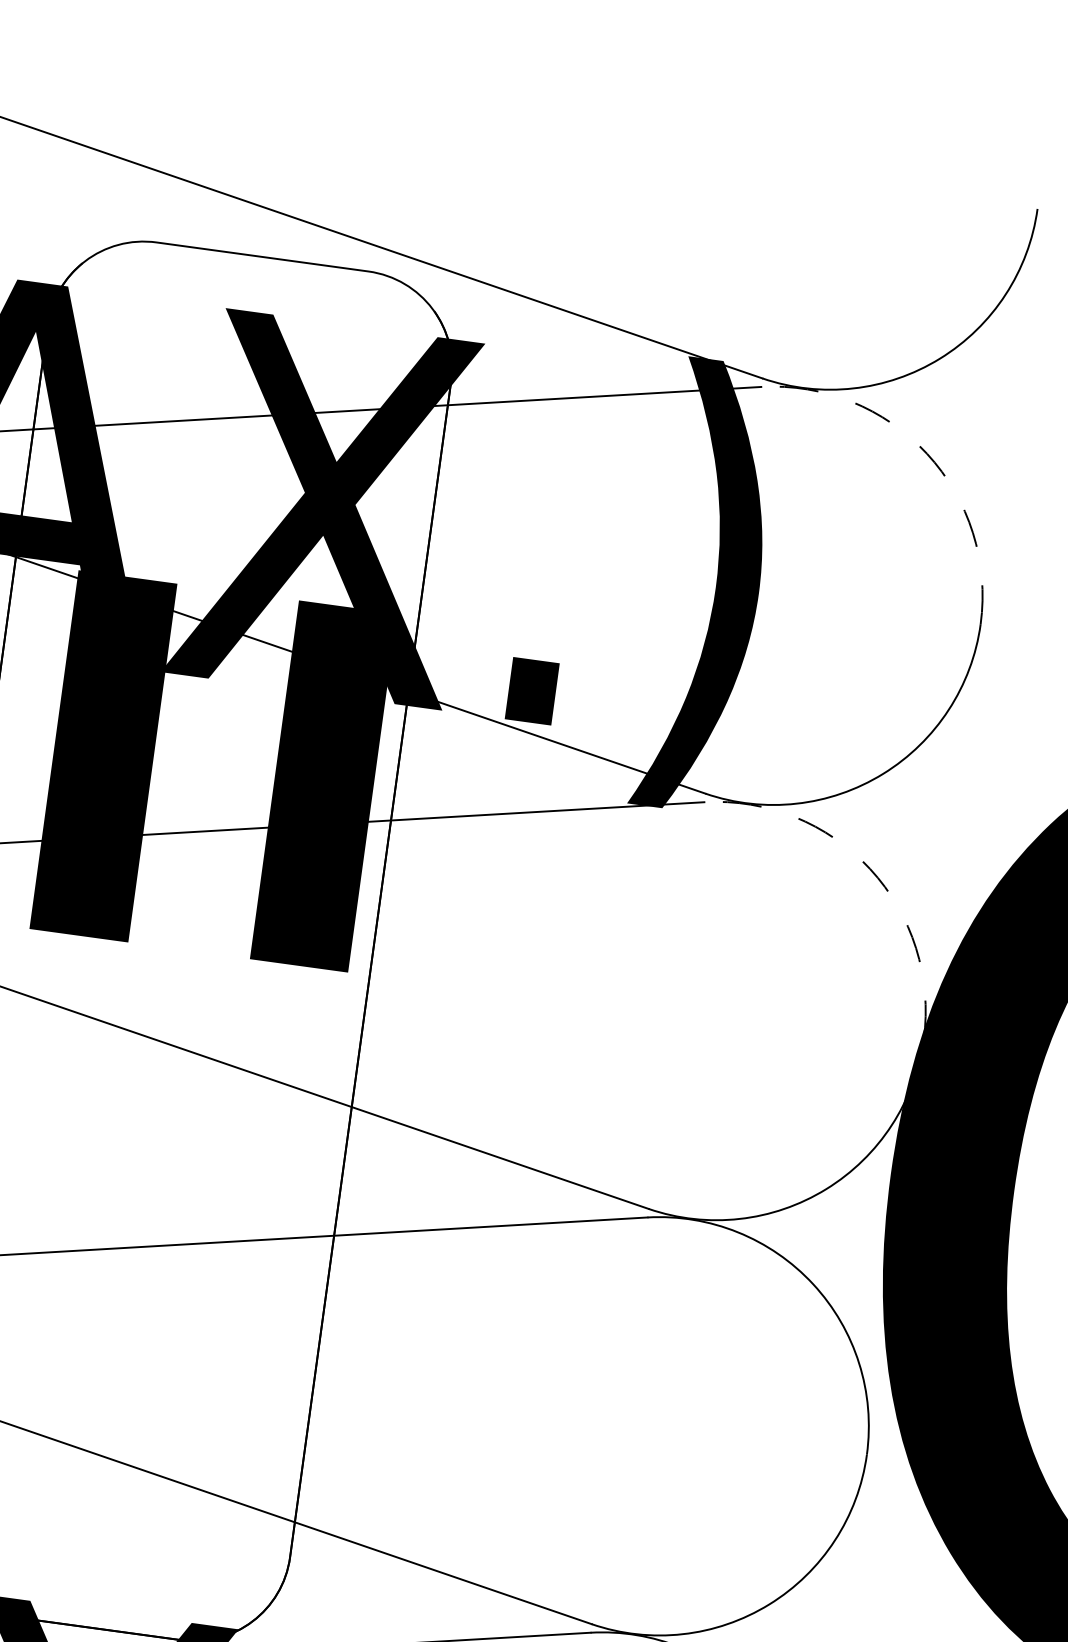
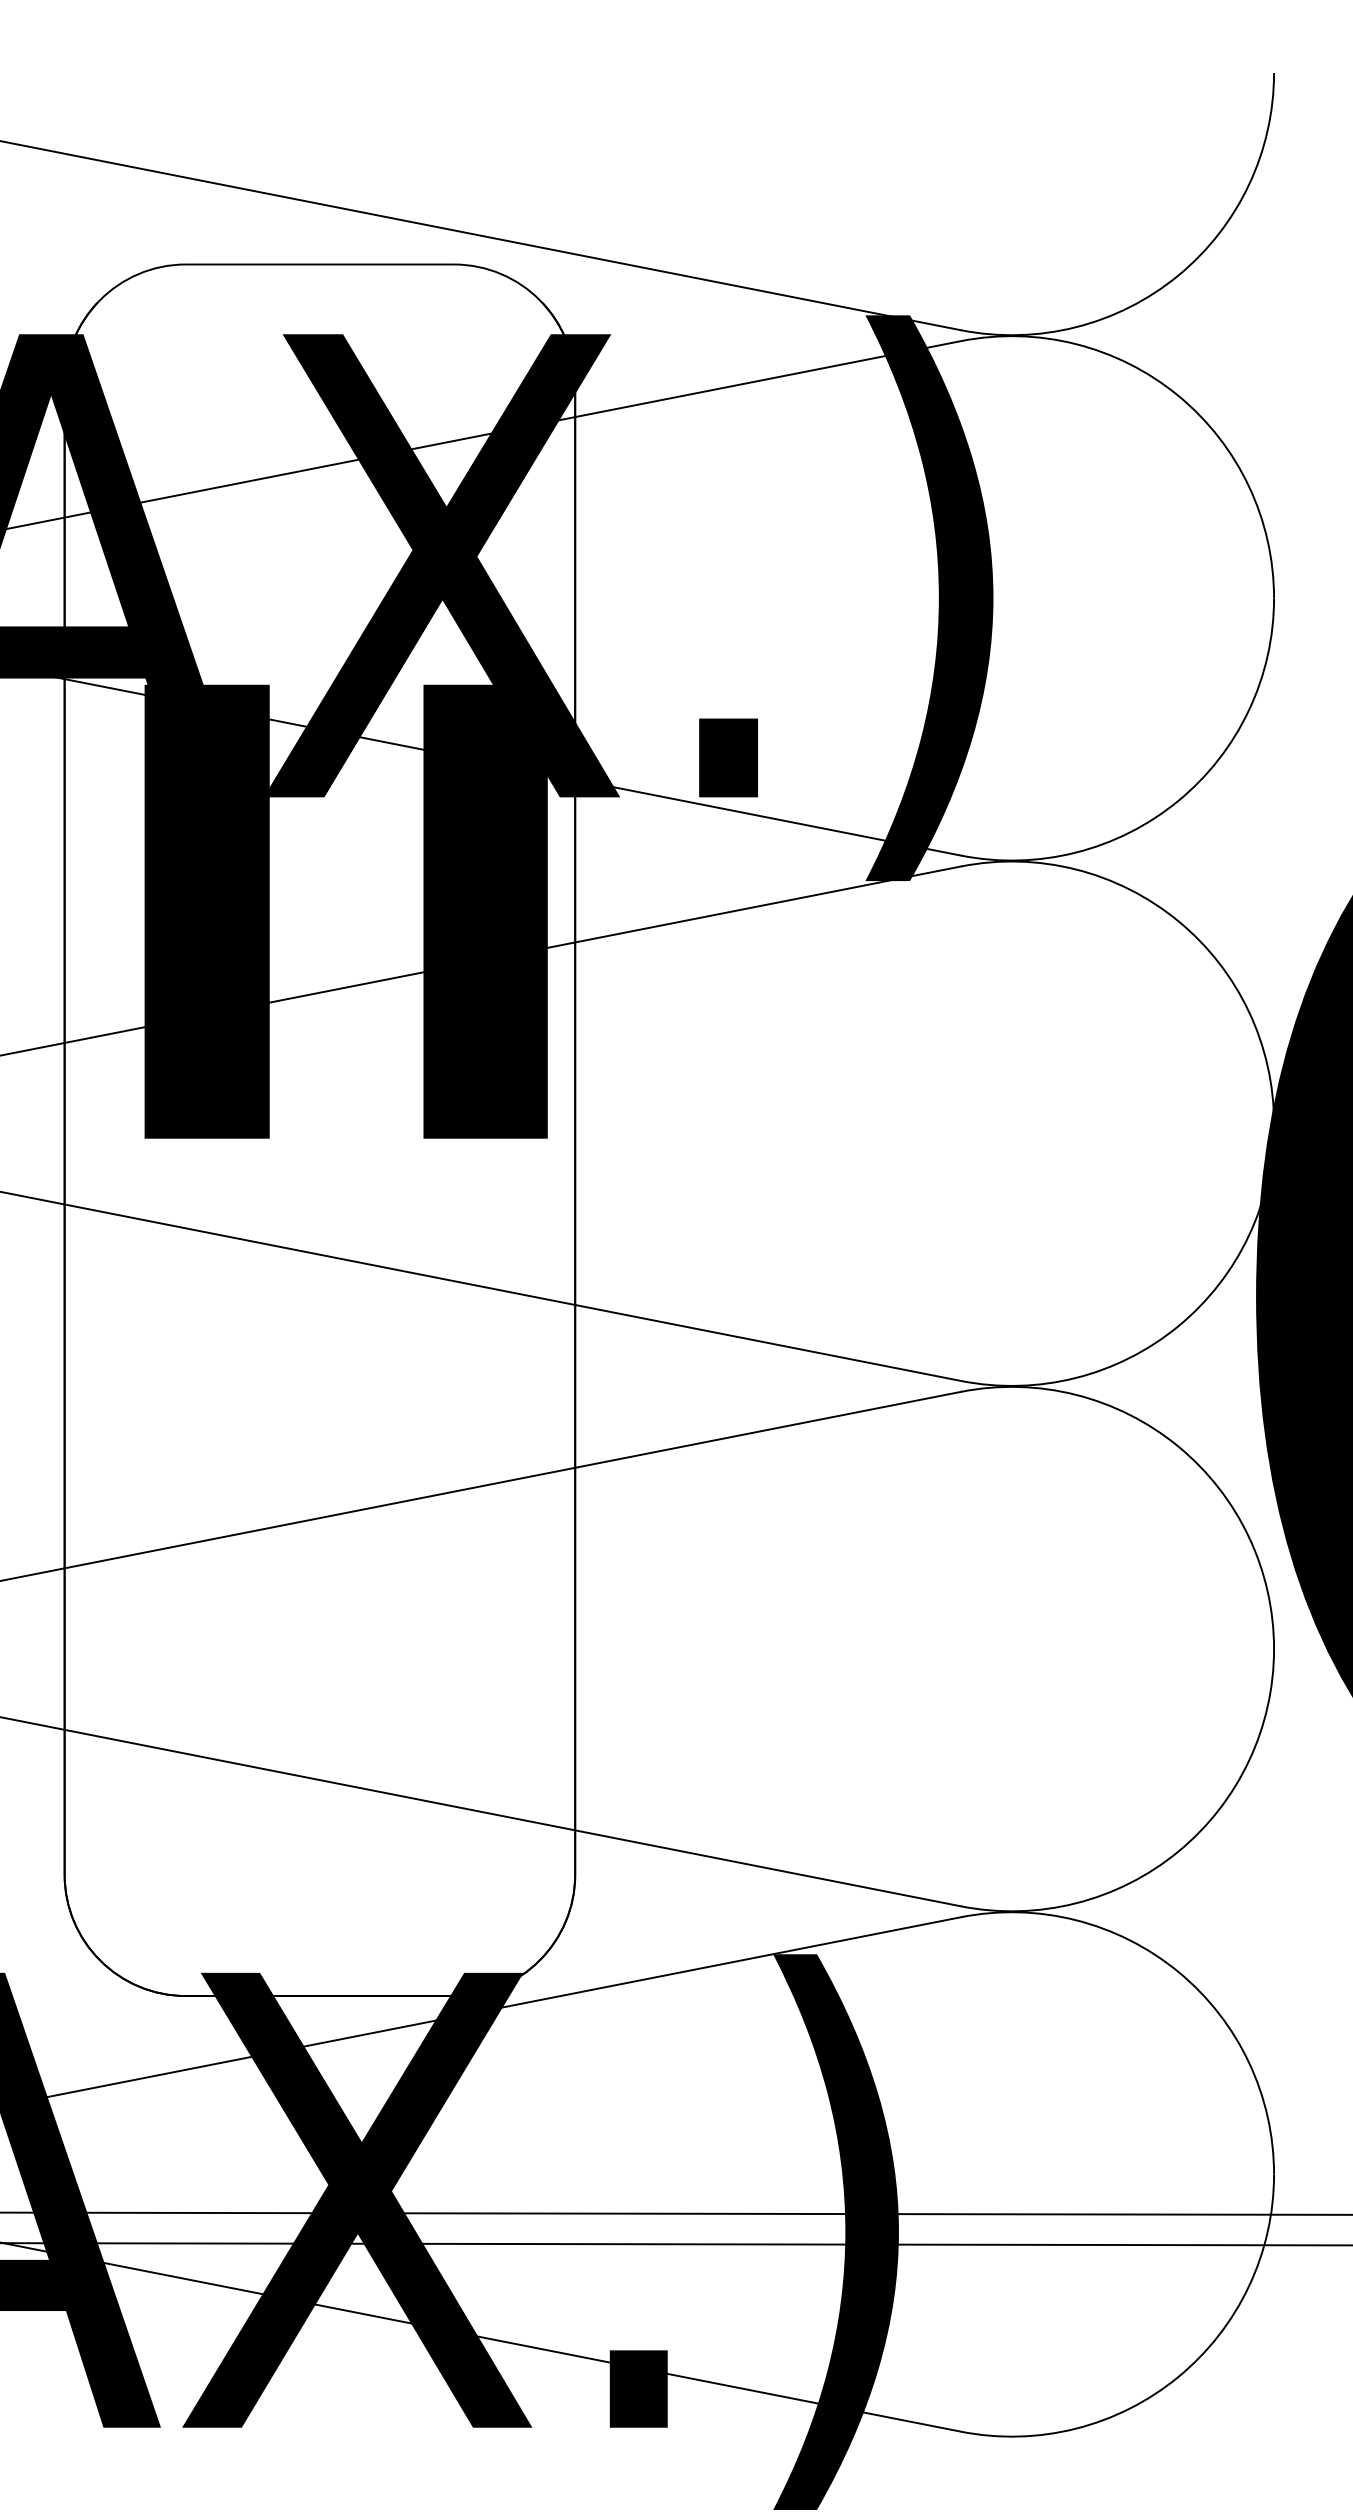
arc: (927, 453) -> (1178, 395), dashed -> solid
arc: (870, 869) -> (1178, 921), dashed -> solid

